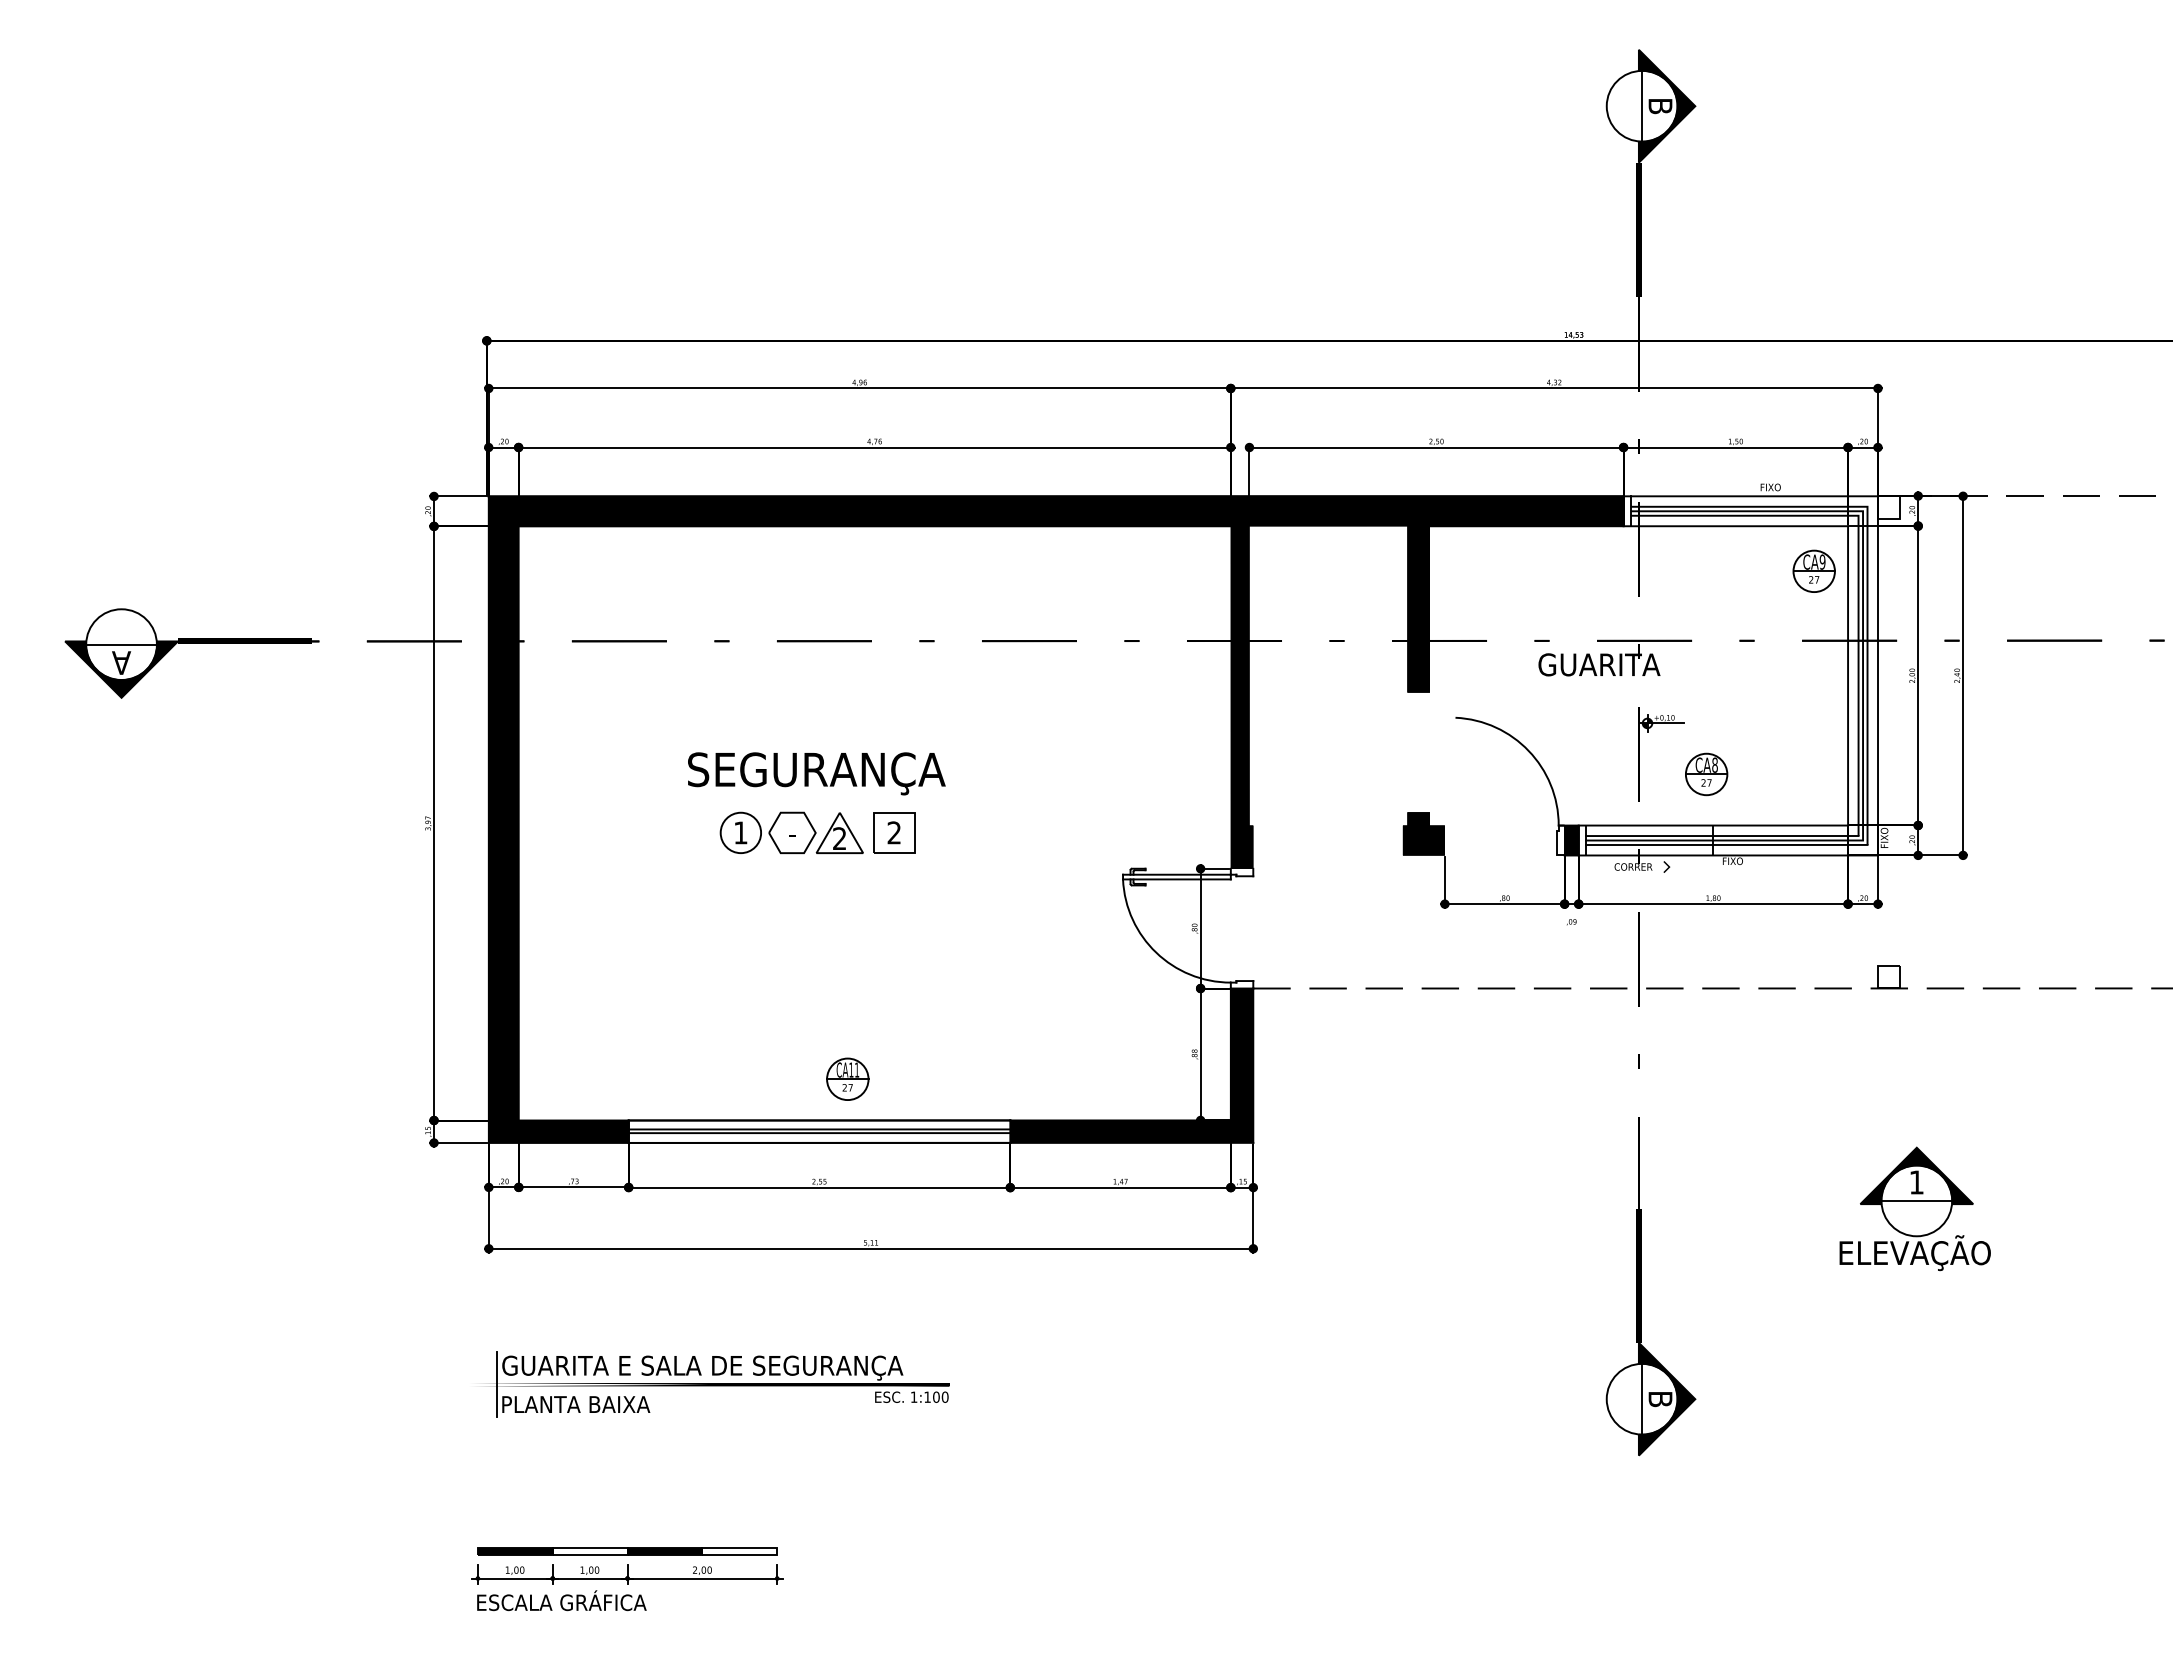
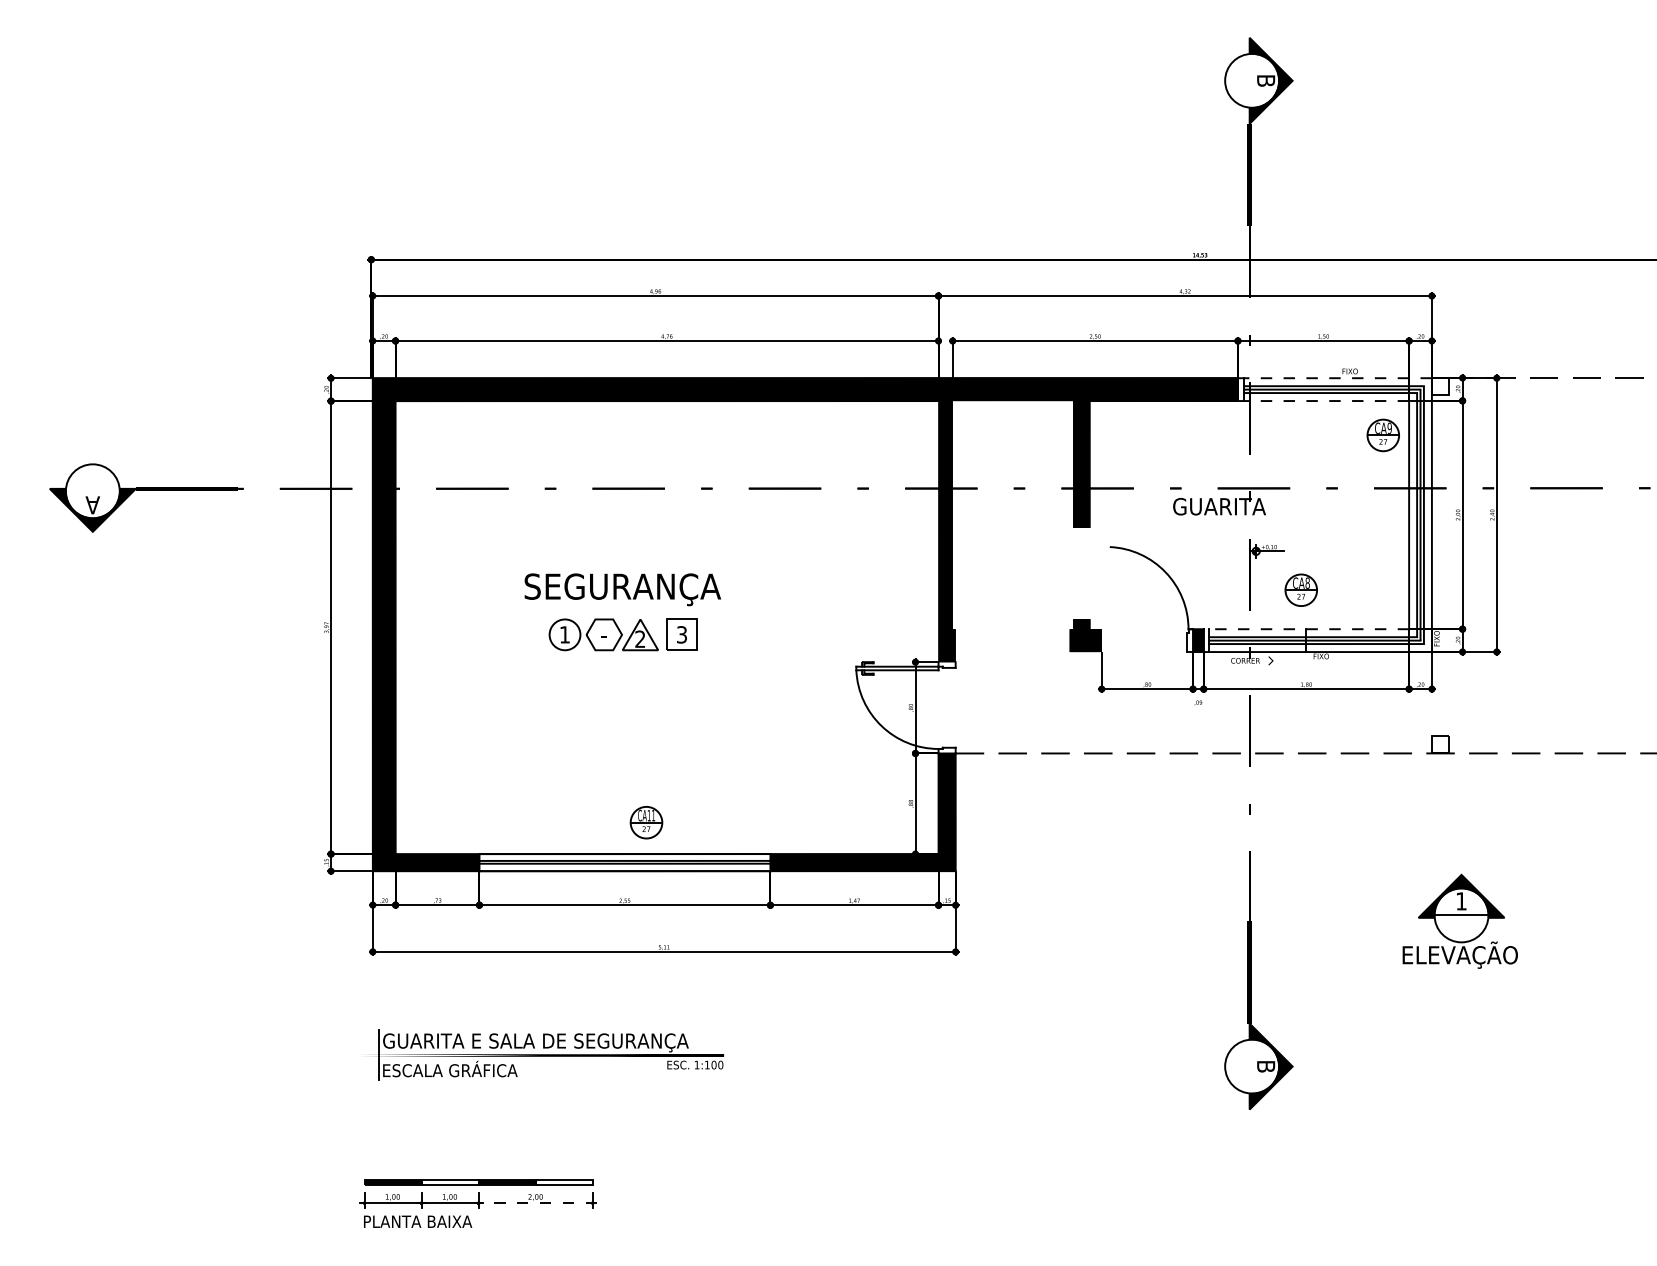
line: (1642, 105) -> (1252, 80), removed
line: (1751, 496) -> (1335, 378), solid -> dashed
line: (1735, 526) -> (1323, 401), solid -> dashed
line: (121, 644) -> (92, 491), removed
line: (1713, 825) -> (1306, 629), solid -> dashed
text: (893, 832) -> (681, 634), 2 -> 3
line: (1642, 1398) -> (1252, 1066), removed
text: (591, 1402) -> (451, 1069), PLANTA BAIXA -> ESCALA GRÁFICA
line: (701, 1578) -> (534, 1203), solid -> dashed
text: (562, 1600) -> (429, 1220), ESCALA GRÁFICA -> PLANTA BAIXA

